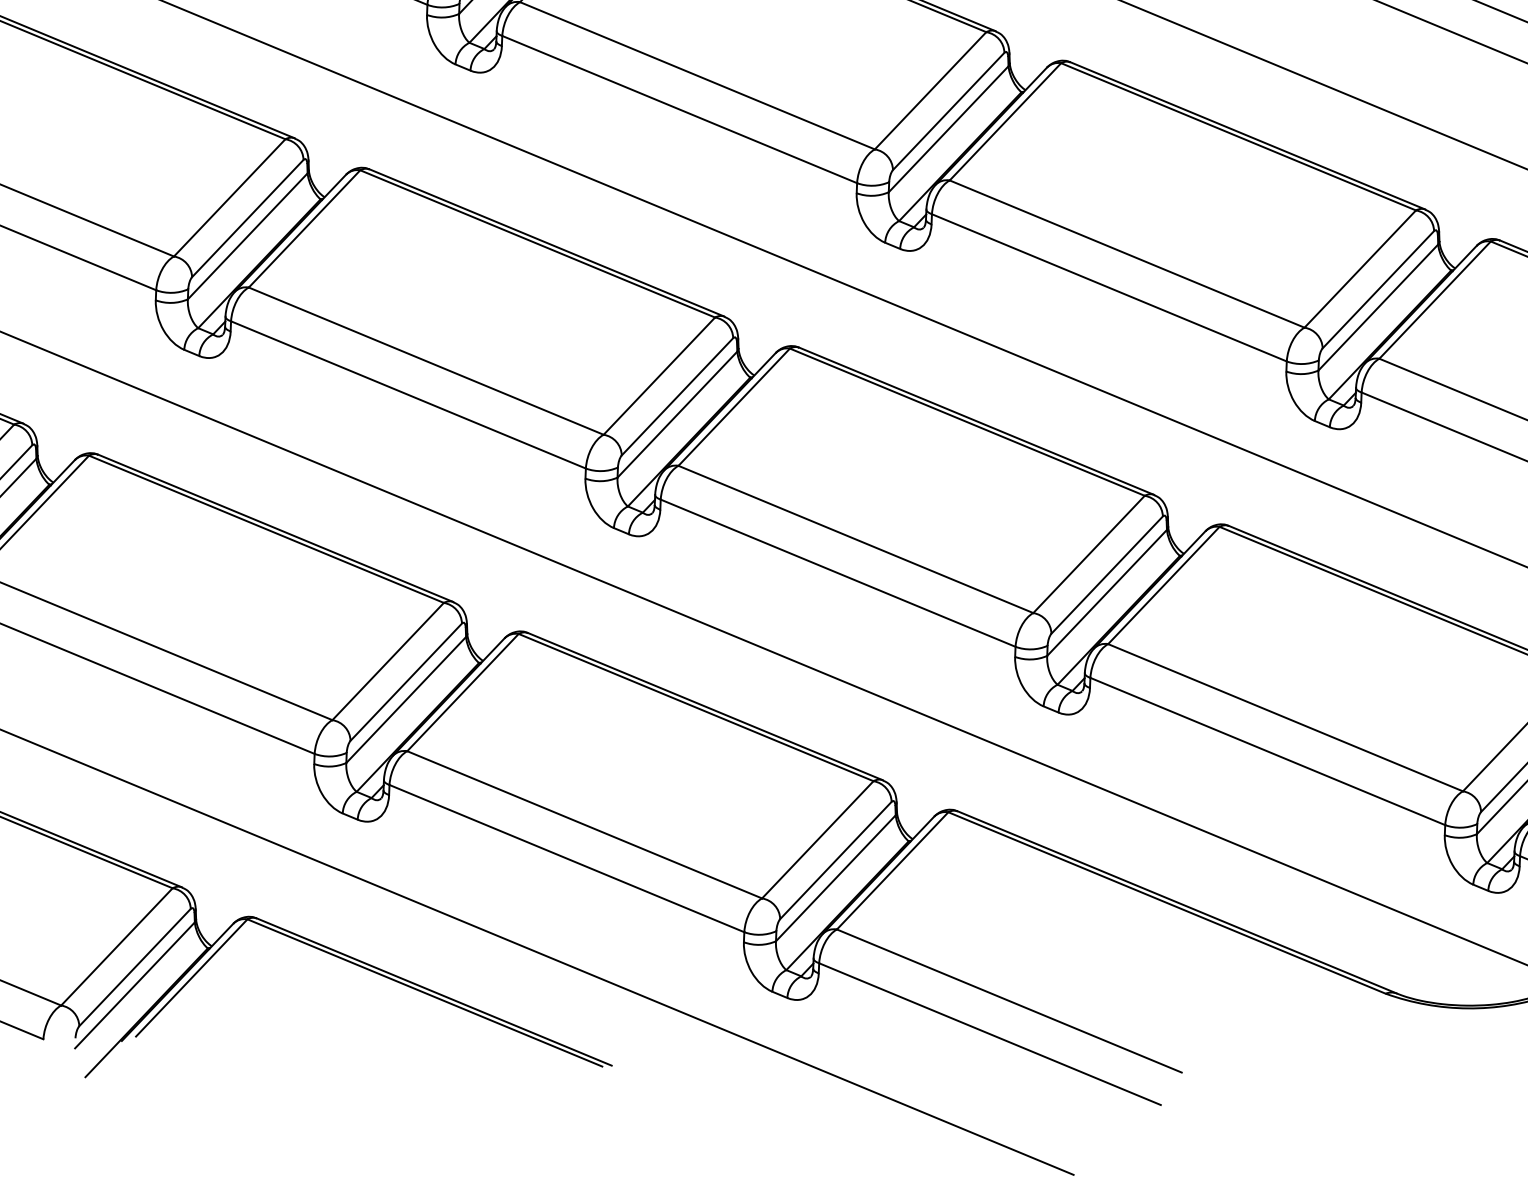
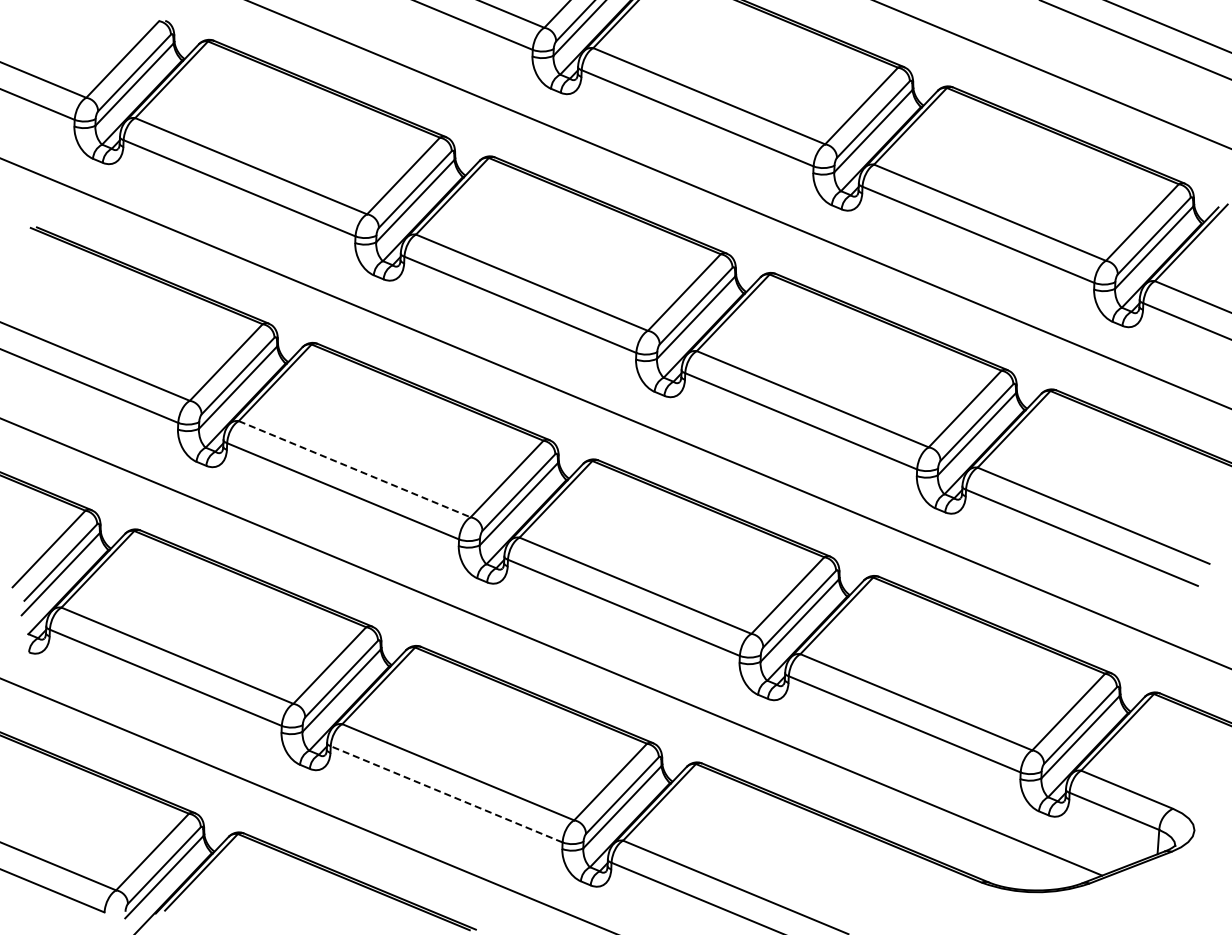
line: (425, 361) -> (354, 469), solid -> dashed
line: (566, 858) -> (446, 794), solid -> dashed

